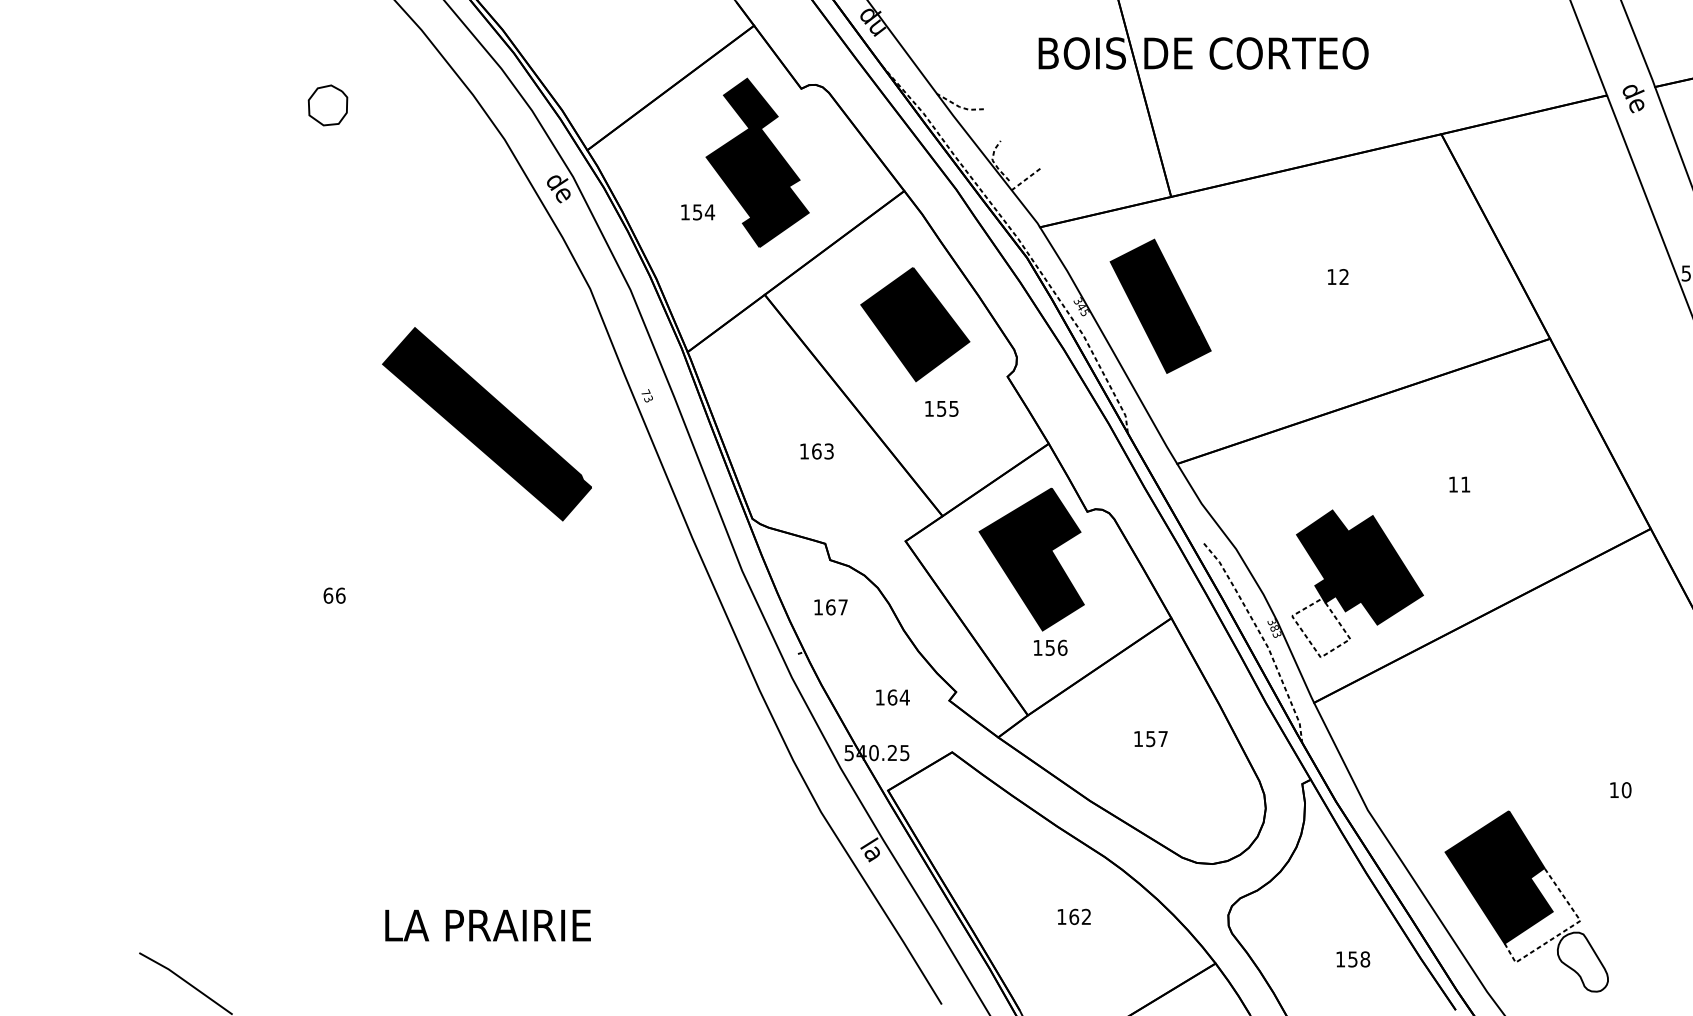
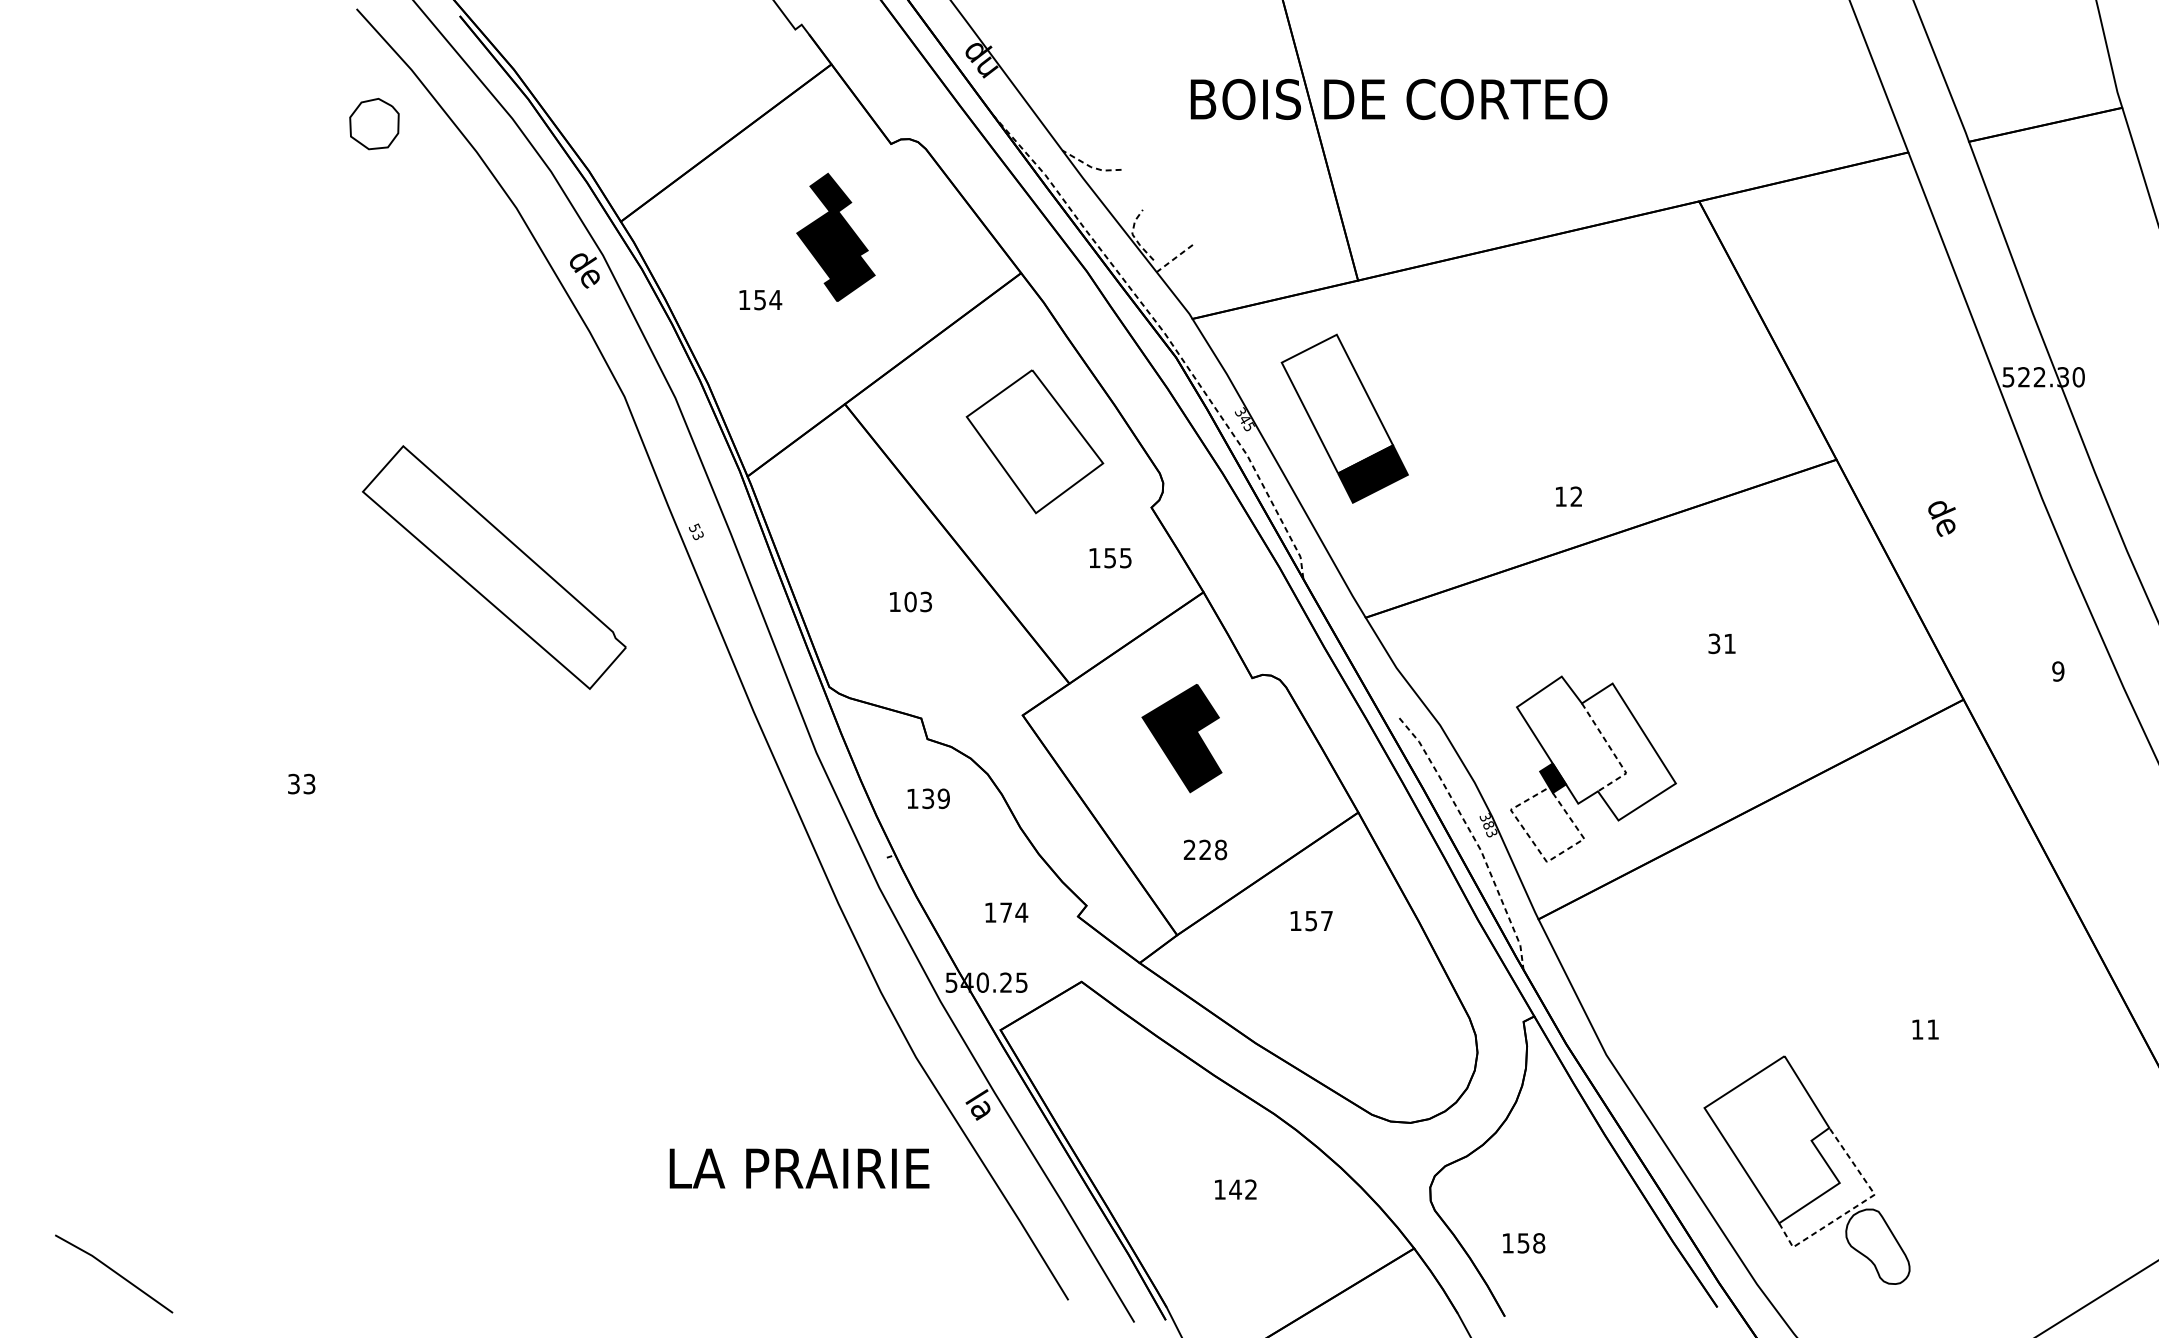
text: (1633, 98) -> (1941, 518), moved
part: (328, 105) -> (374, 124), moved
part: (757, 162) -> (835, 237), size x0.6
text: (1337, 276) -> (1568, 496), moved
fill: (1154, 294) -> (1337, 403), removed
fill: (914, 324) -> (1034, 441), removed
text: (645, 392) -> (694, 527), 73 -> 53
text: (941, 409) -> (1110, 558), moved
fill: (487, 424) -> (494, 567), removed
text: (816, 451) -> (910, 601), 163 -> 103
text: (1453, 484) -> (1714, 643), 11 -> 31
part: (1031, 559) -> (1181, 738), size x0.6
fill: (1359, 567) -> (1595, 748), removed
text: (334, 595) -> (301, 783), 66 -> 33
text: (836, 607) -> (935, 798), 167 -> 139
text: (1050, 647) -> (1205, 849), 156 -> 228
text: (892, 697) -> (1006, 912), 164 -> 174
text: (1150, 739) -> (1311, 921), moved
text: (1626, 790) -> (1933, 1029), 10 -> 11
fill: (1498, 877) -> (1771, 1139), removed
text: (1074, 916) -> (1235, 1189), 162 -> 142
text: (488, 925) -> (799, 1168), moved
text: (1353, 959) -> (1524, 1243), moved

